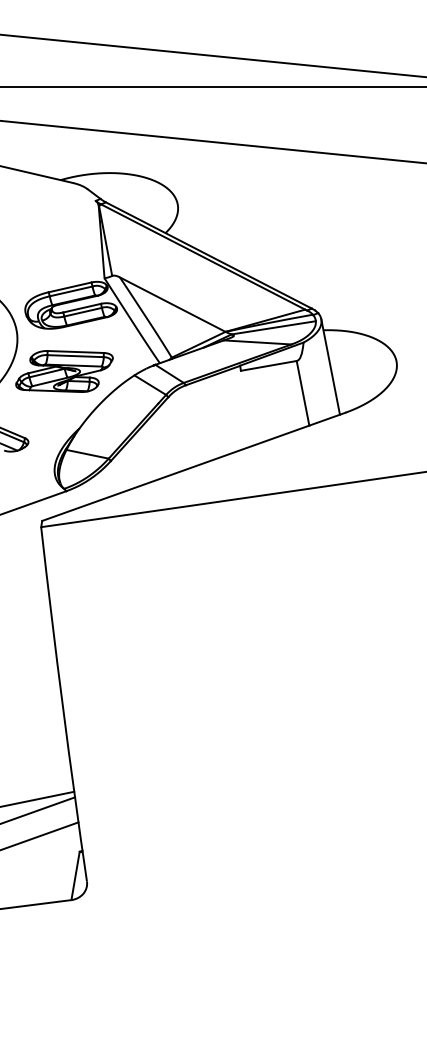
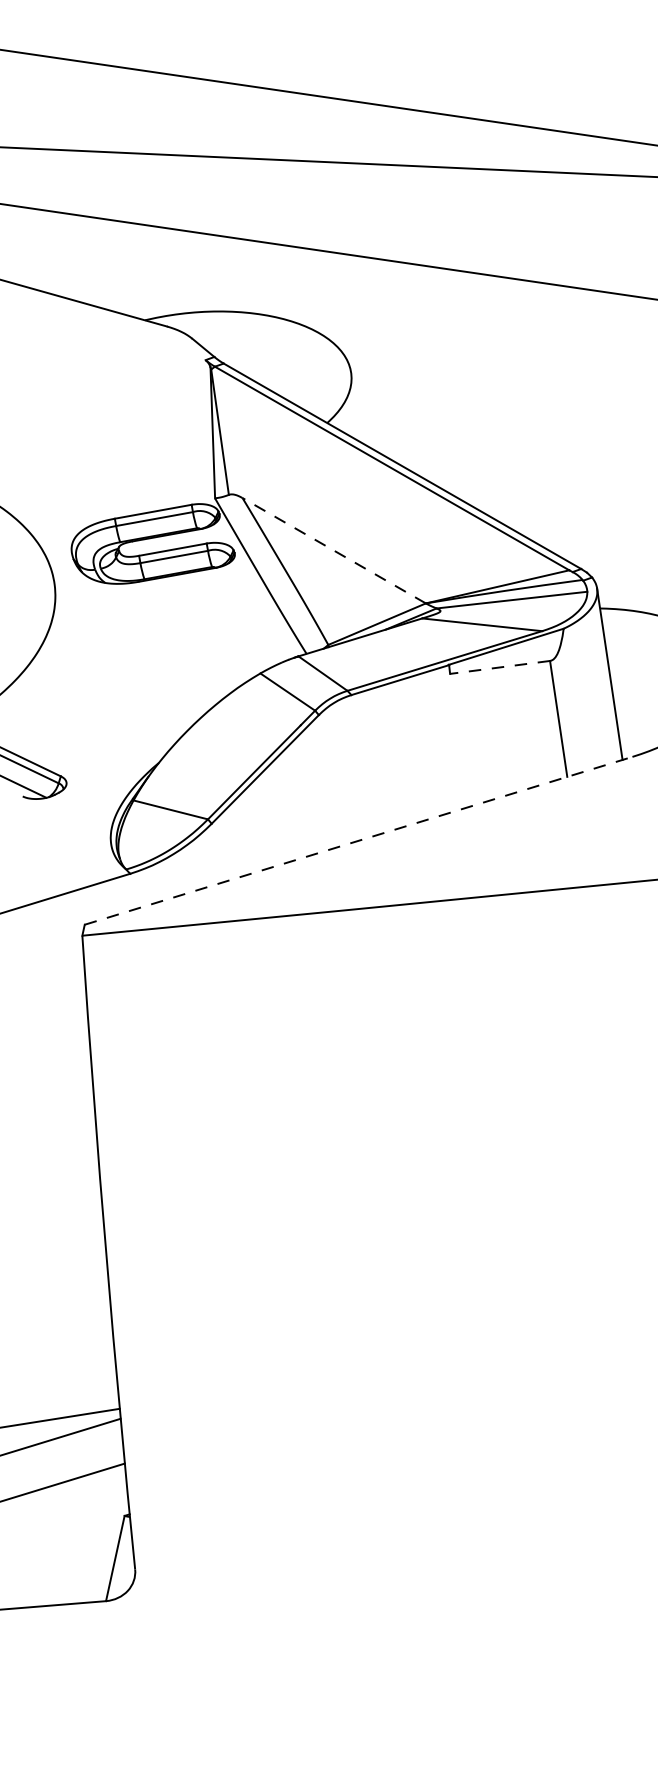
line: (172, 304) -> (333, 550), solid -> dashed
line: (268, 366) -> (499, 668), solid -> dashed
part: (64, 371) -> (136, 660), removed
line: (193, 466) -> (358, 840), solid -> dashed

